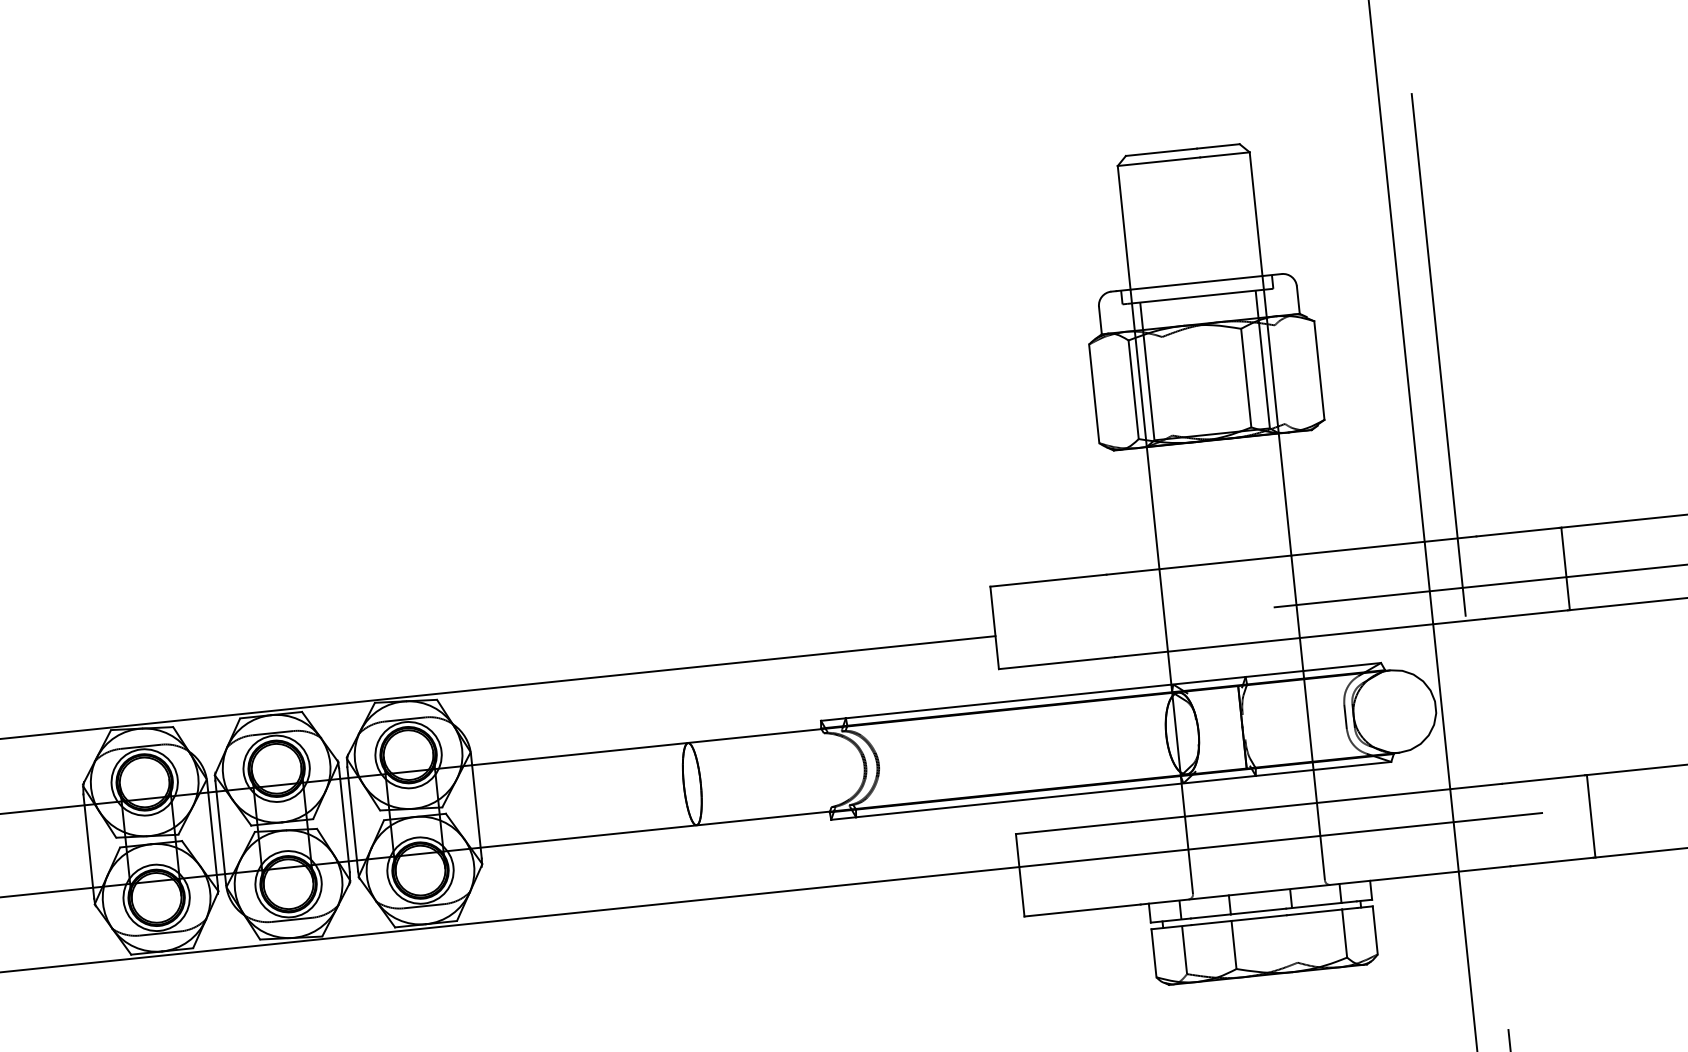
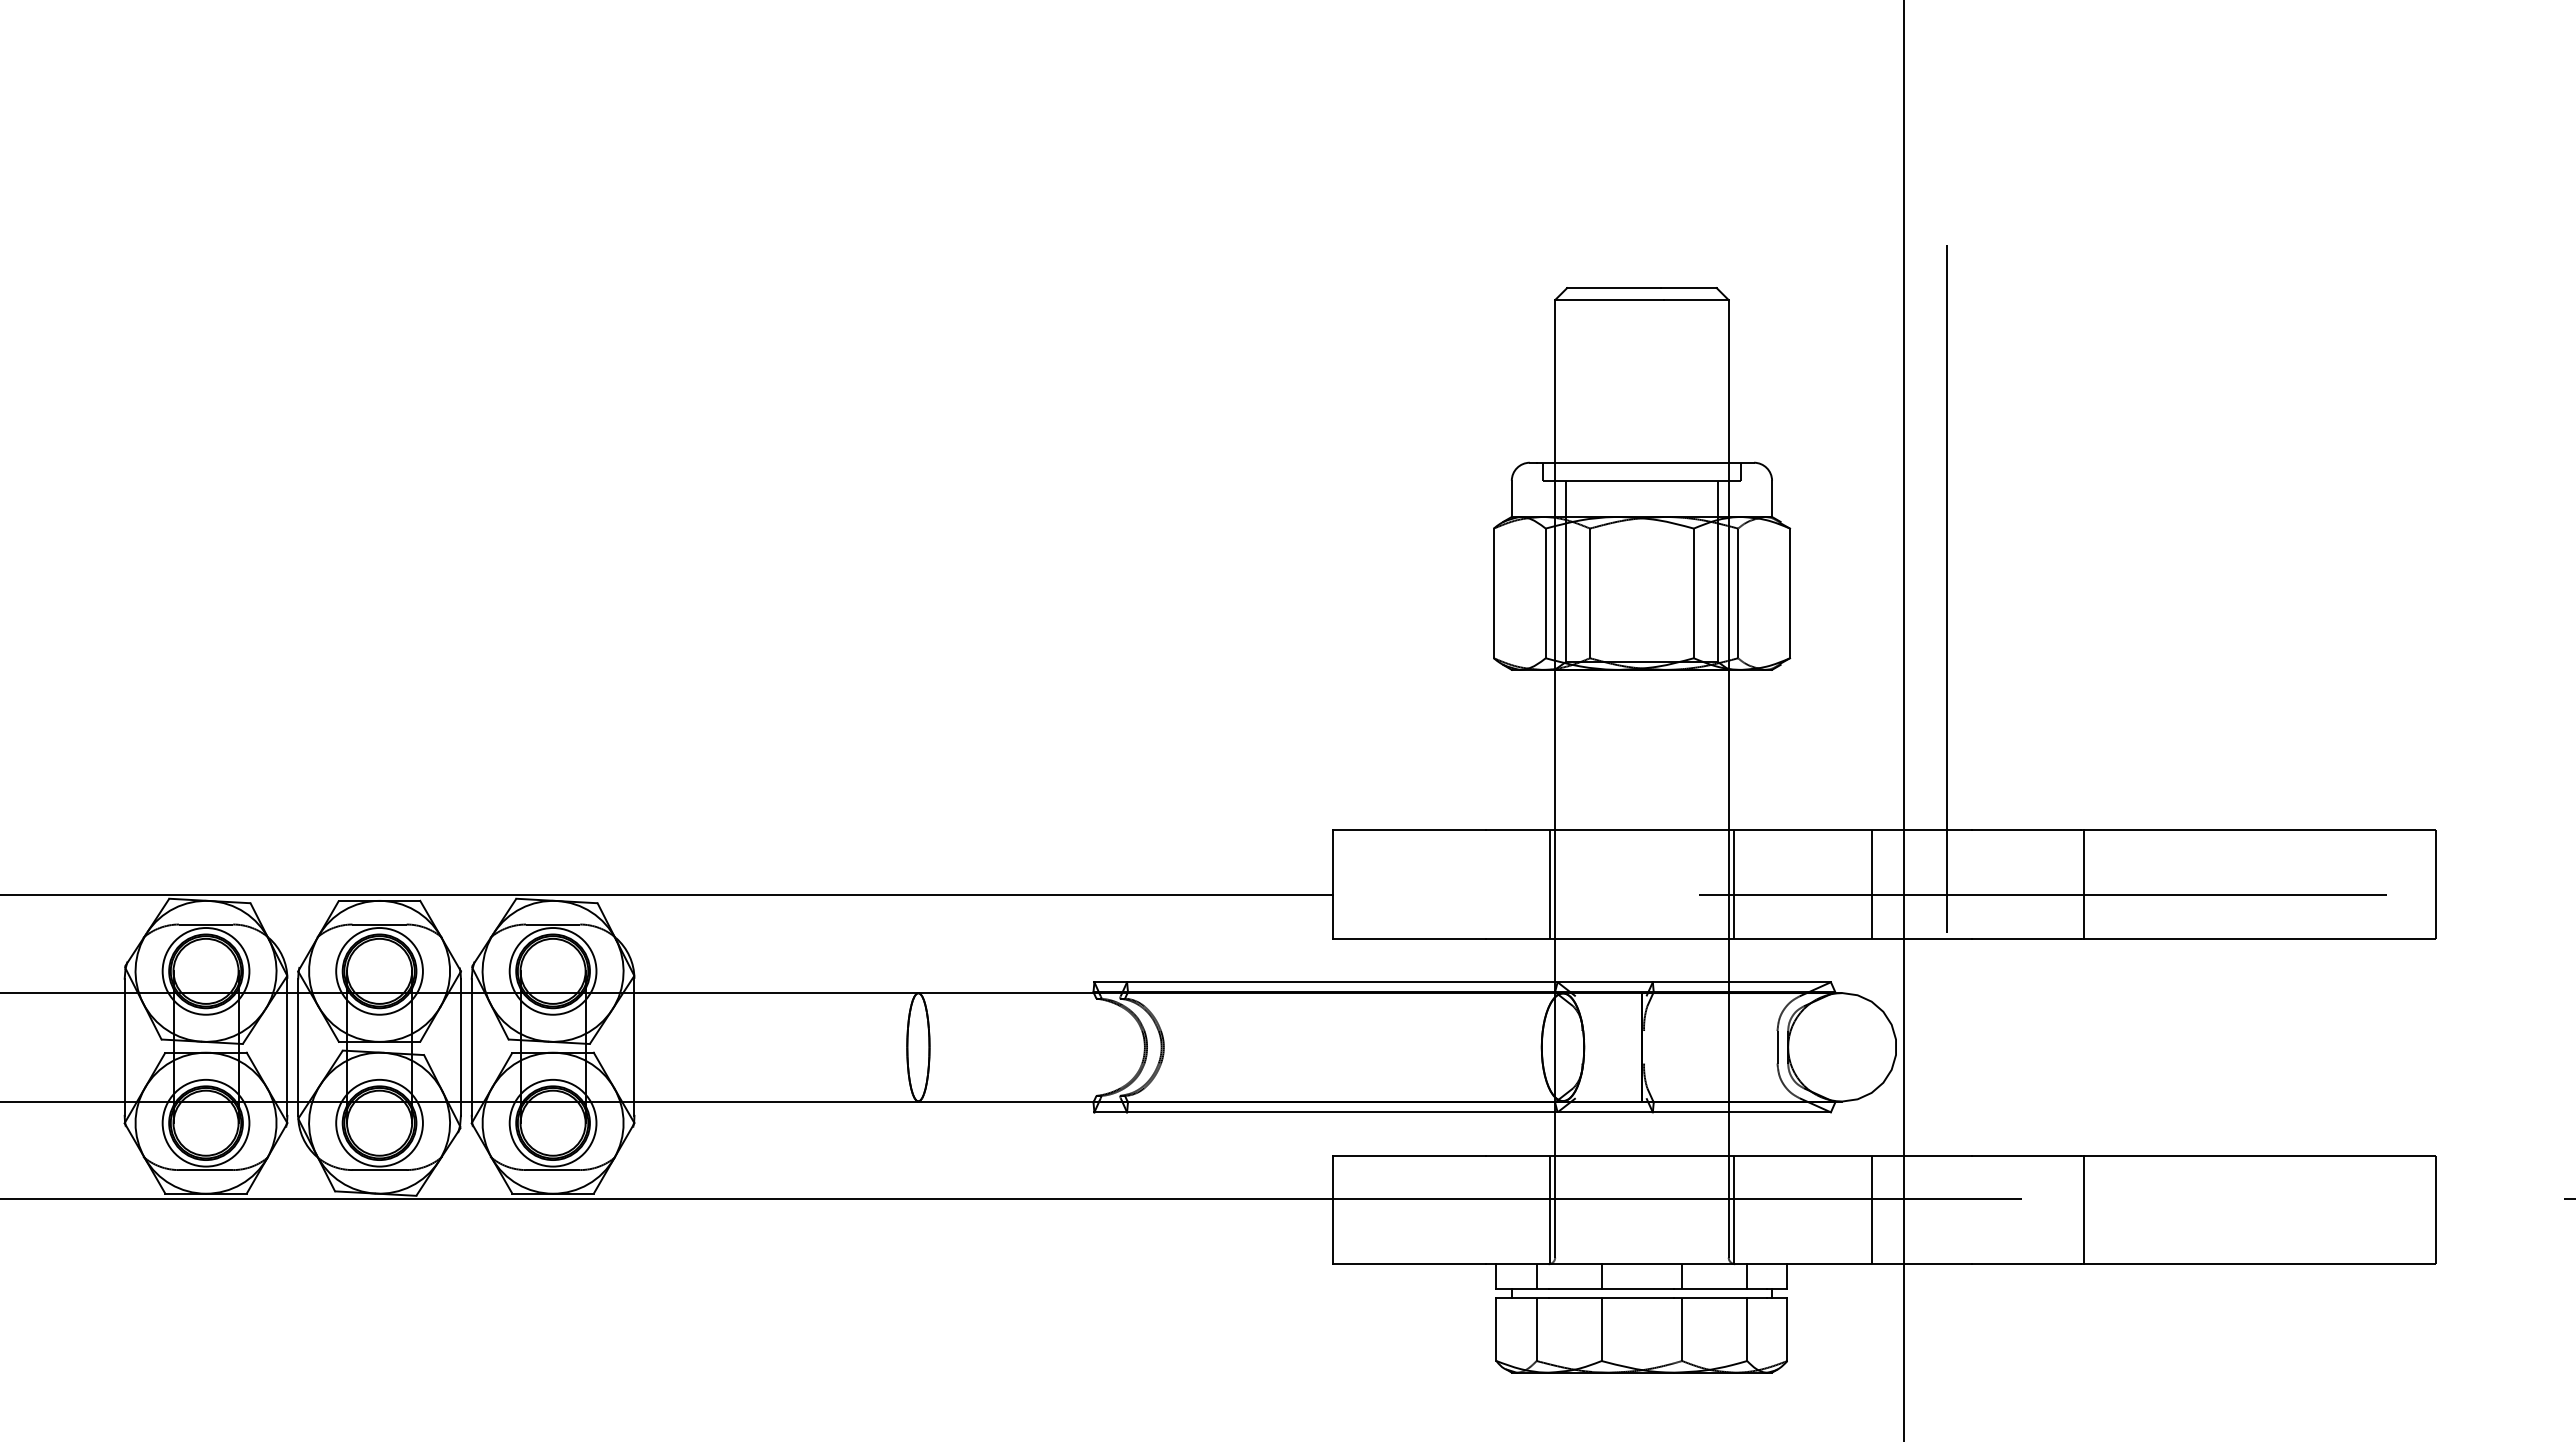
line: (1280, 374) -> (1738, 593), added
line: (1167, 386) -> (1590, 593), added
line: (1404, 585) -> (1872, 884), added
line: (1300, 596) -> (1734, 884), added
line: (1159, 610) -> (1549, 884), added
line: (1430, 832) -> (1872, 1209), added
line: (1325, 843) -> (1734, 1209), added
line: (1184, 857) -> (1549, 1209), added
line: (1295, 938) -> (1682, 1329), added

